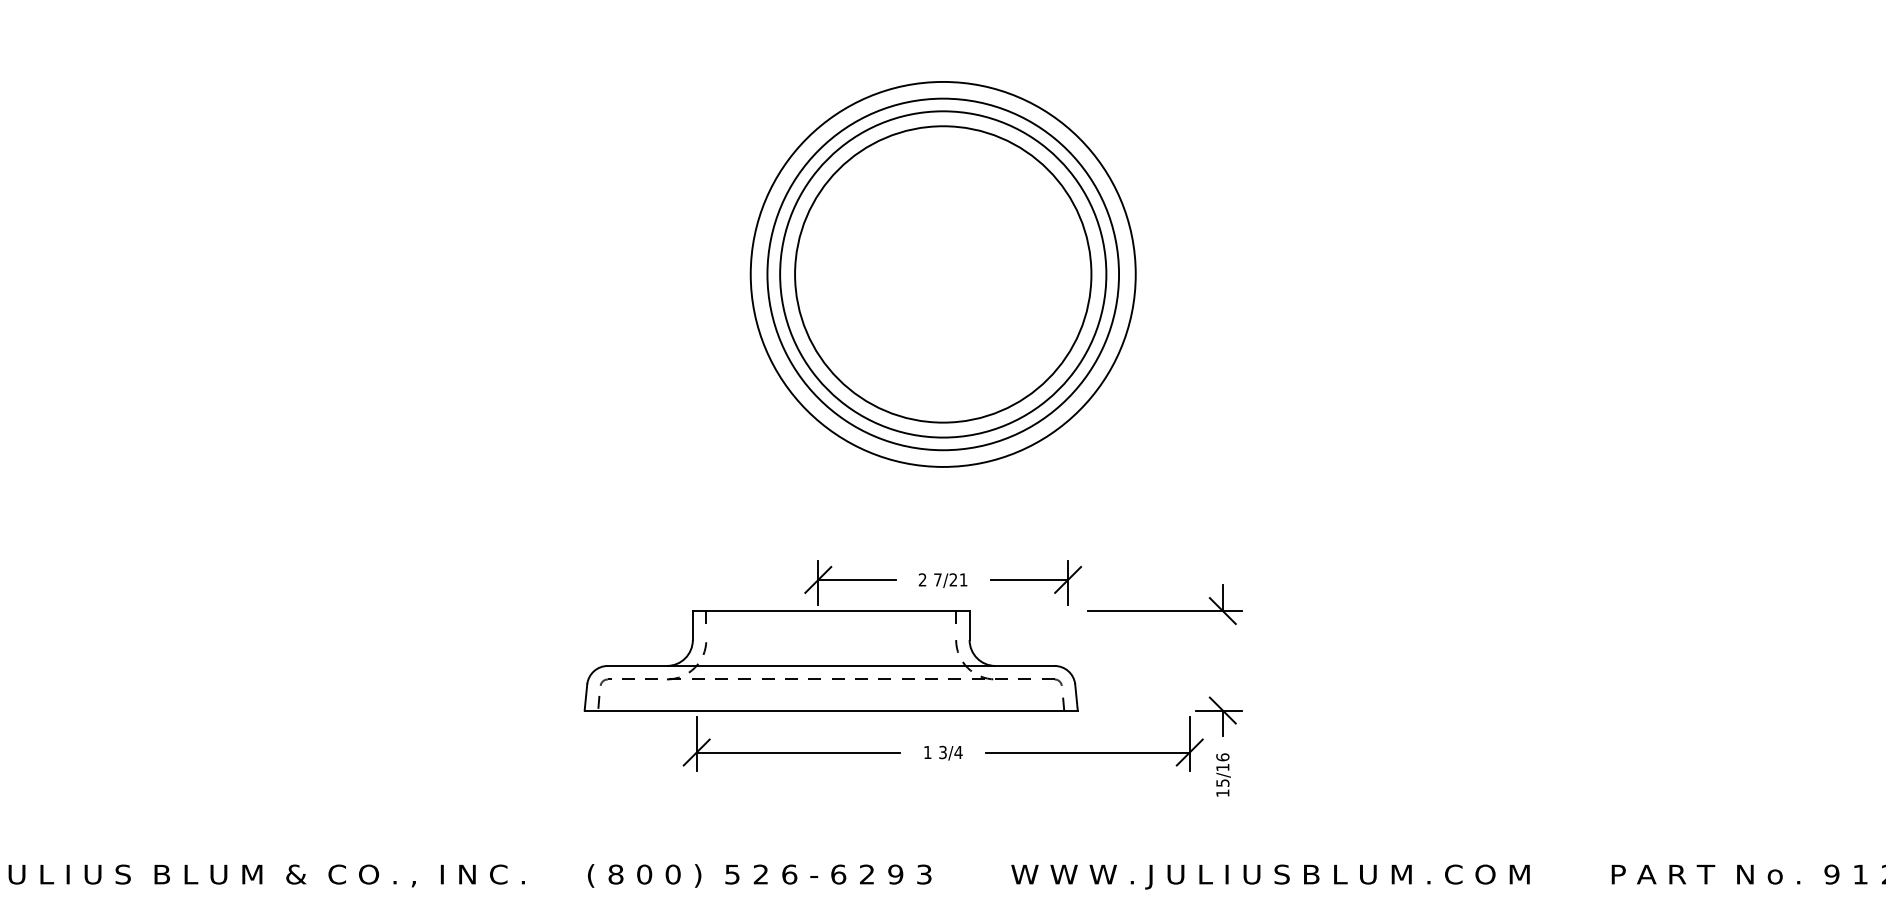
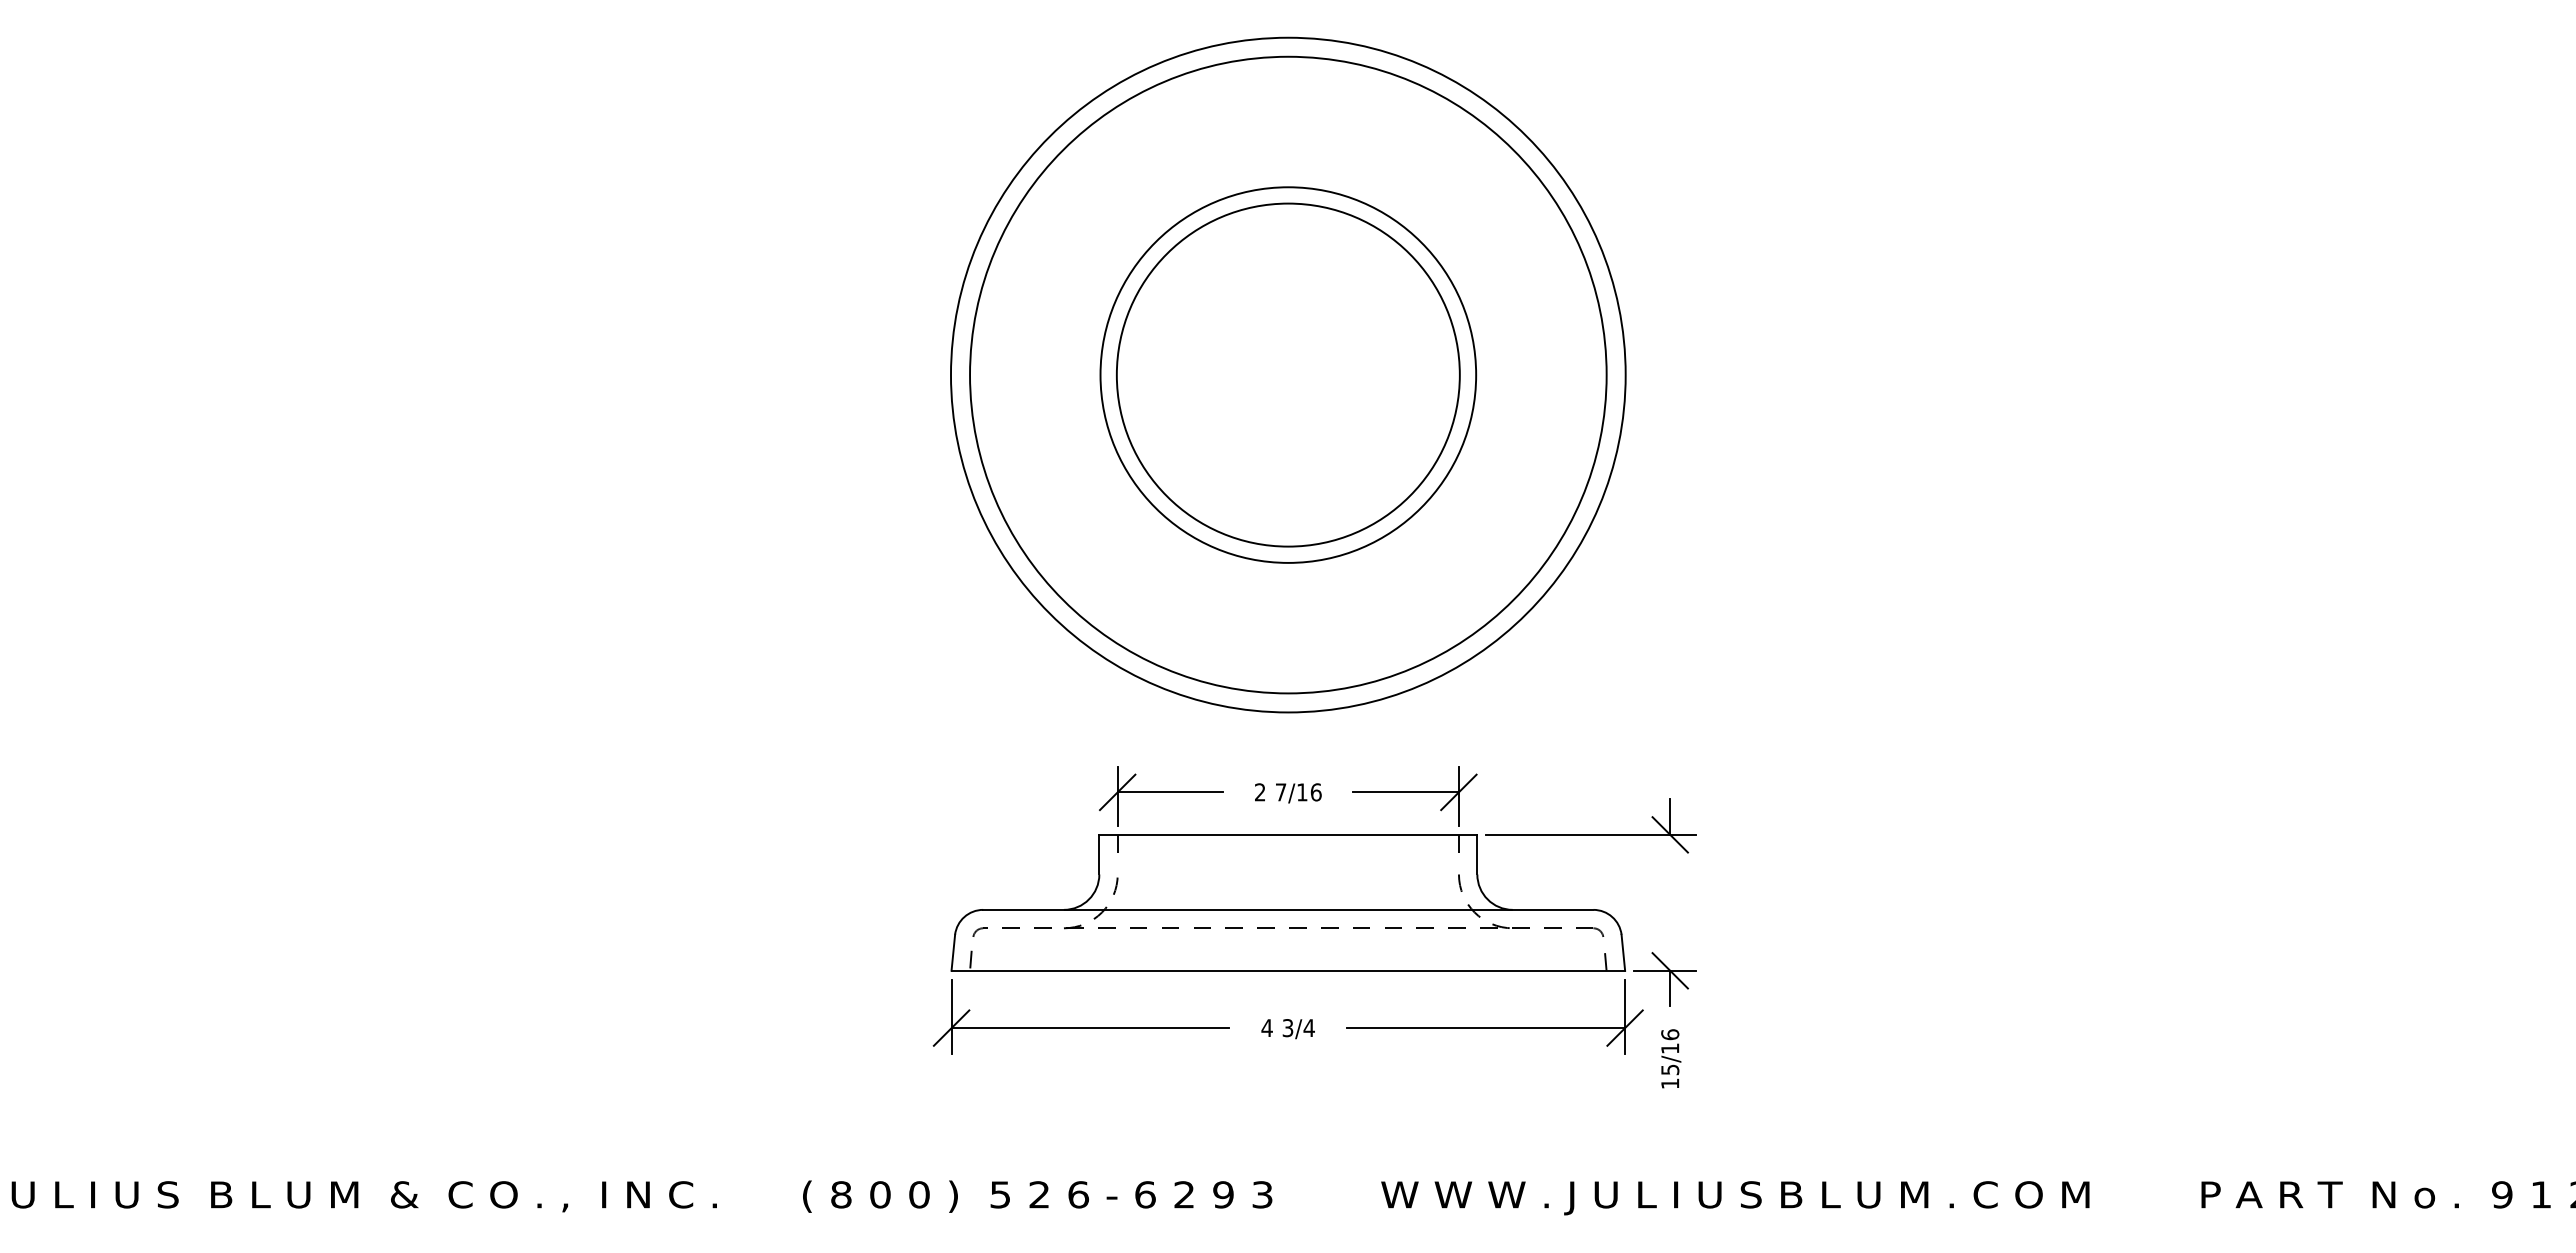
circle: (942, 274) -> (1287, 374), size x0.71
circle: (943, 274) -> (1288, 374), size x0.71
circle: (943, 274) -> (1288, 374), size x1.43
circle: (943, 274) -> (1288, 374), size x1.67
text: (958, 580) -> (1309, 792), 7/21 -> 7/16
part: (830, 660) -> (1287, 902), moved
text: (927, 752) -> (1266, 1027), 1 -> 4

